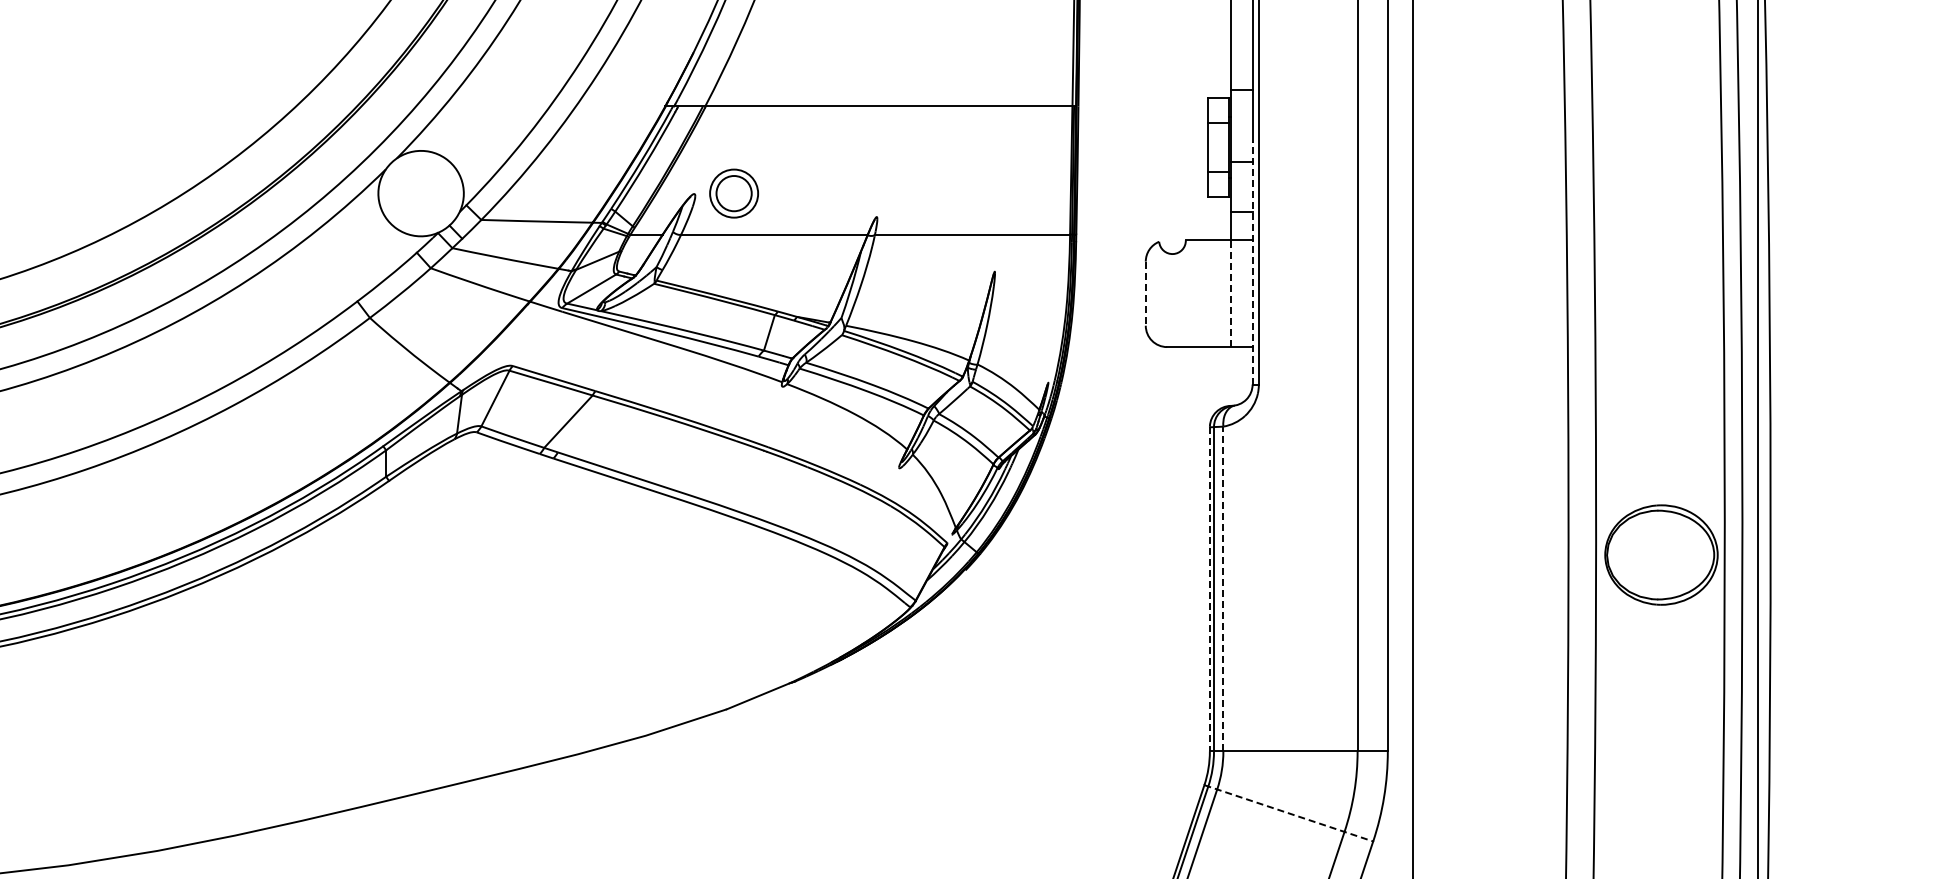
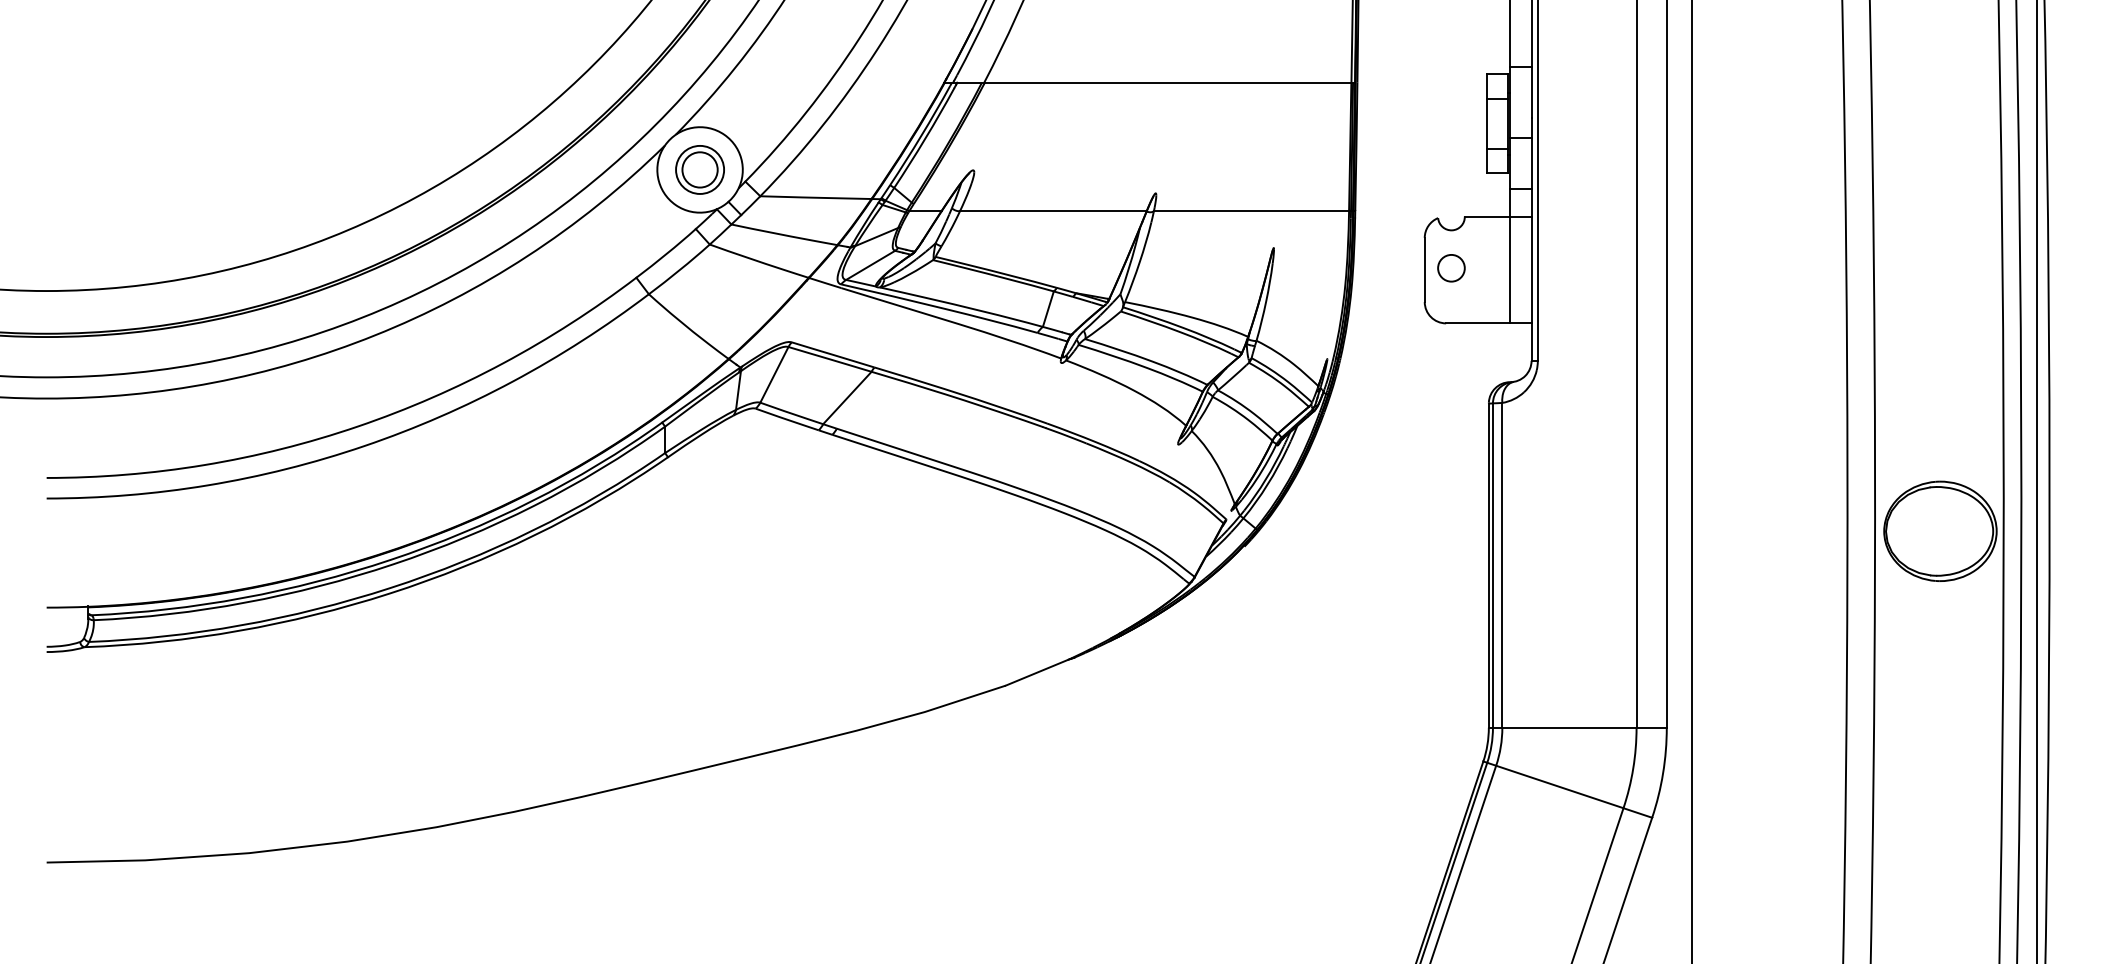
part: (733, 193) -> (699, 169), moved
line: (1252, 262) -> (1531, 238), dashed -> solid
circle: (1172, 292) -> (1451, 268), added
line: (1231, 293) -> (1510, 269), dashed -> solid
line: (1145, 294) -> (1424, 270), dashed -> solid
line: (1223, 588) -> (1502, 564), dashed -> solid
line: (1209, 590) -> (1488, 566), dashed -> solid
line: (1288, 813) -> (1567, 789), dashed -> solid

